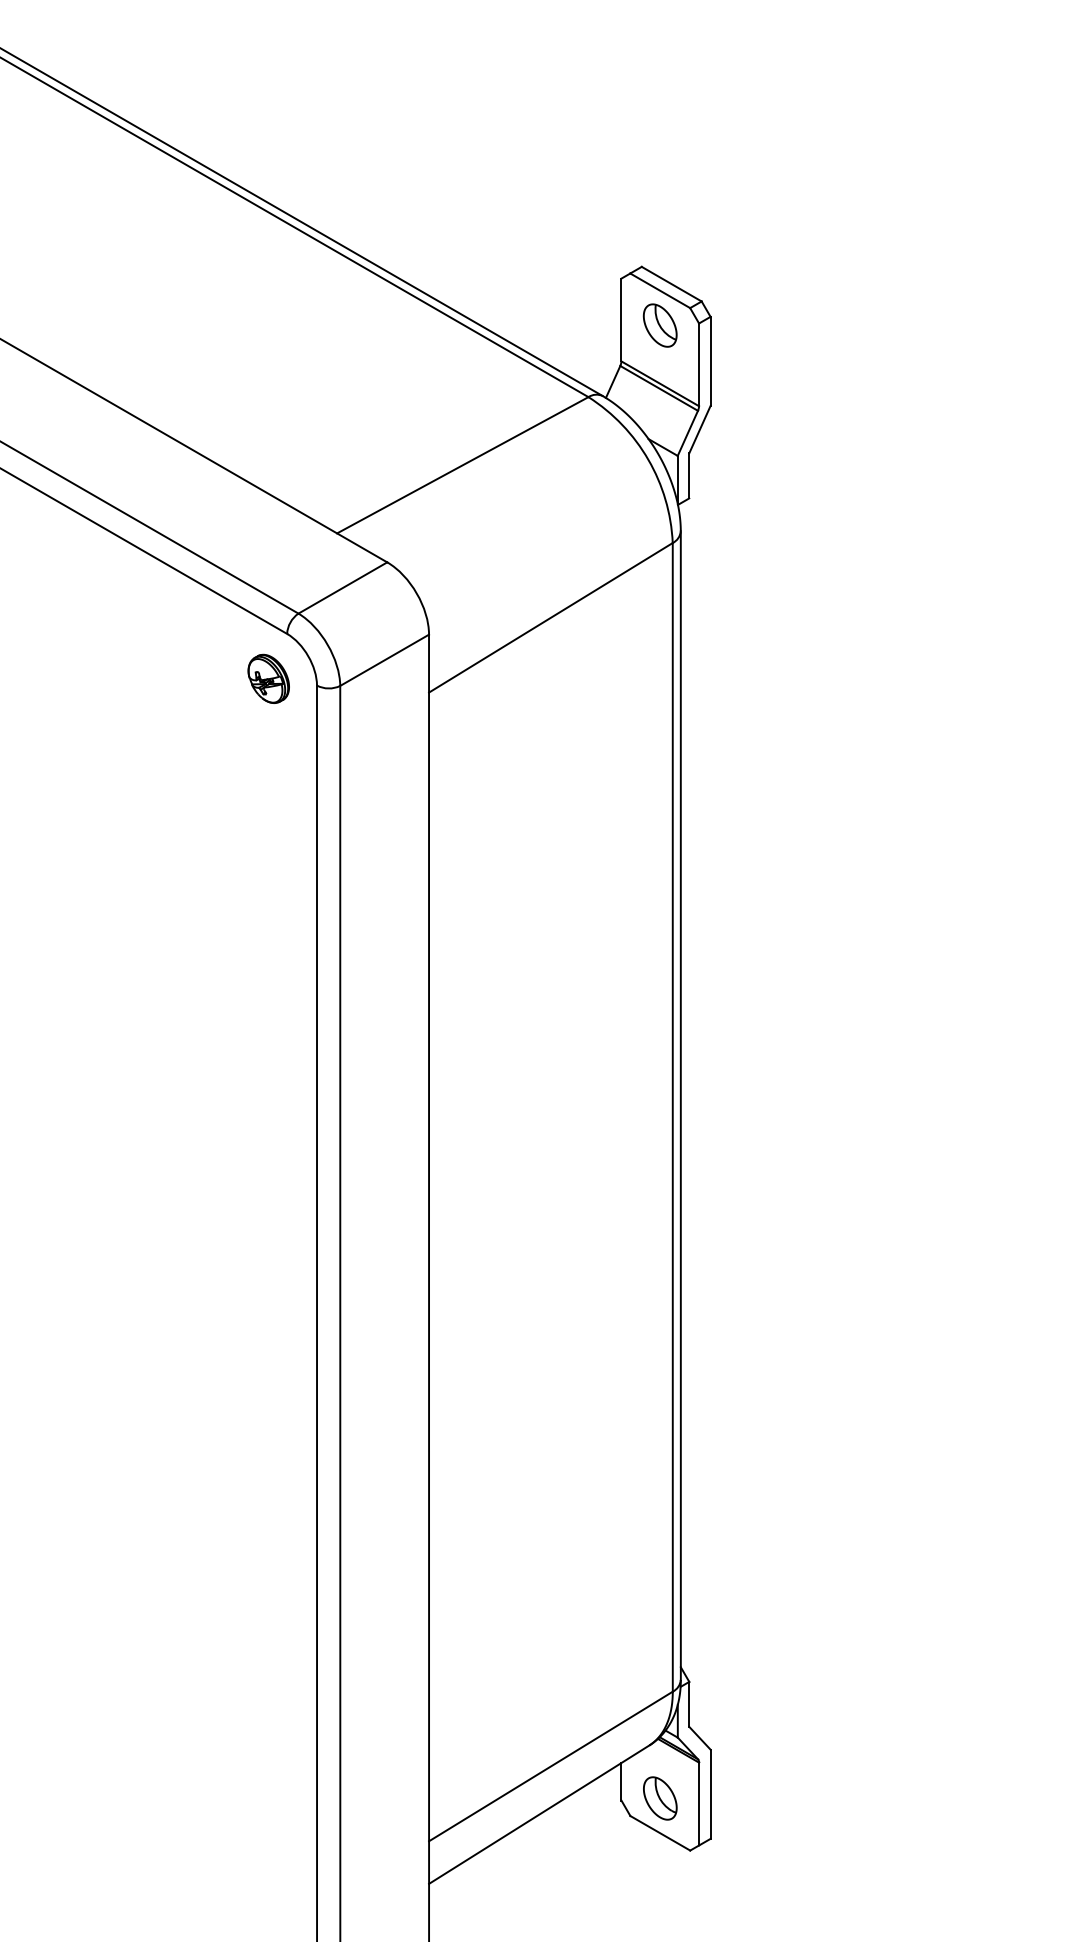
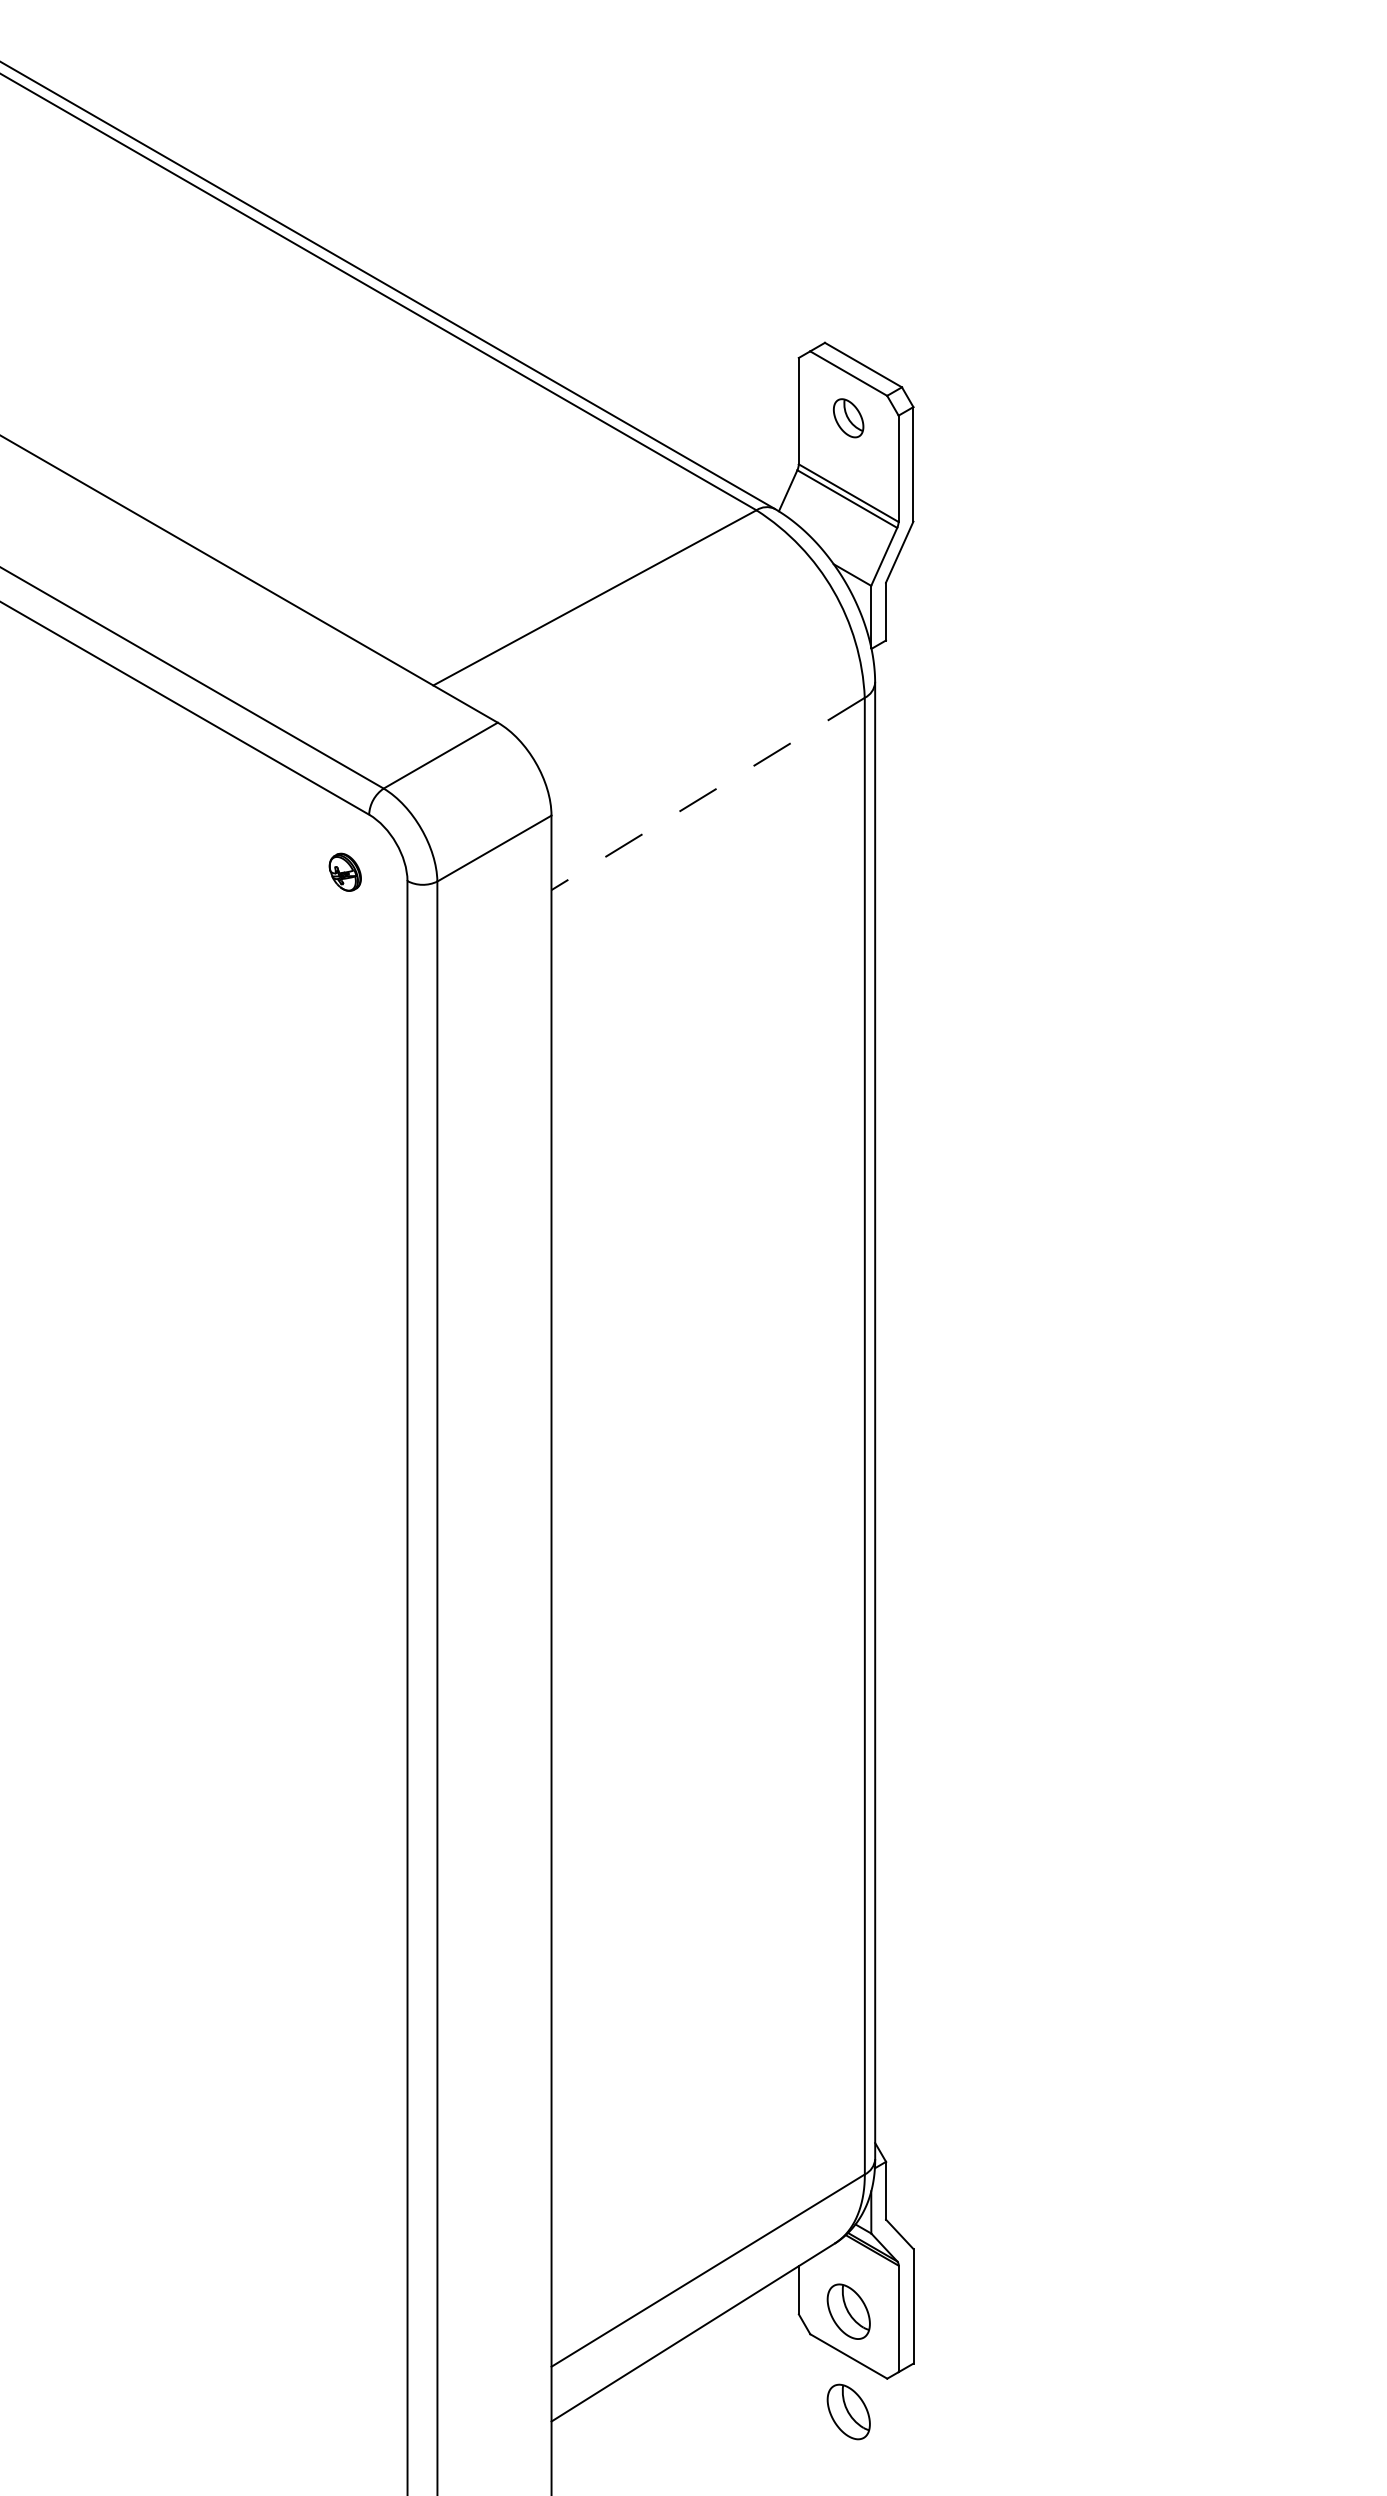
part: (659, 325) -> (847, 418), size x0.7
line: (550, 617) -> (707, 793), solid -> dashed
part: (268, 678) -> (345, 871), size x0.6
part: (660, 1876) -> (849, 2412), added

